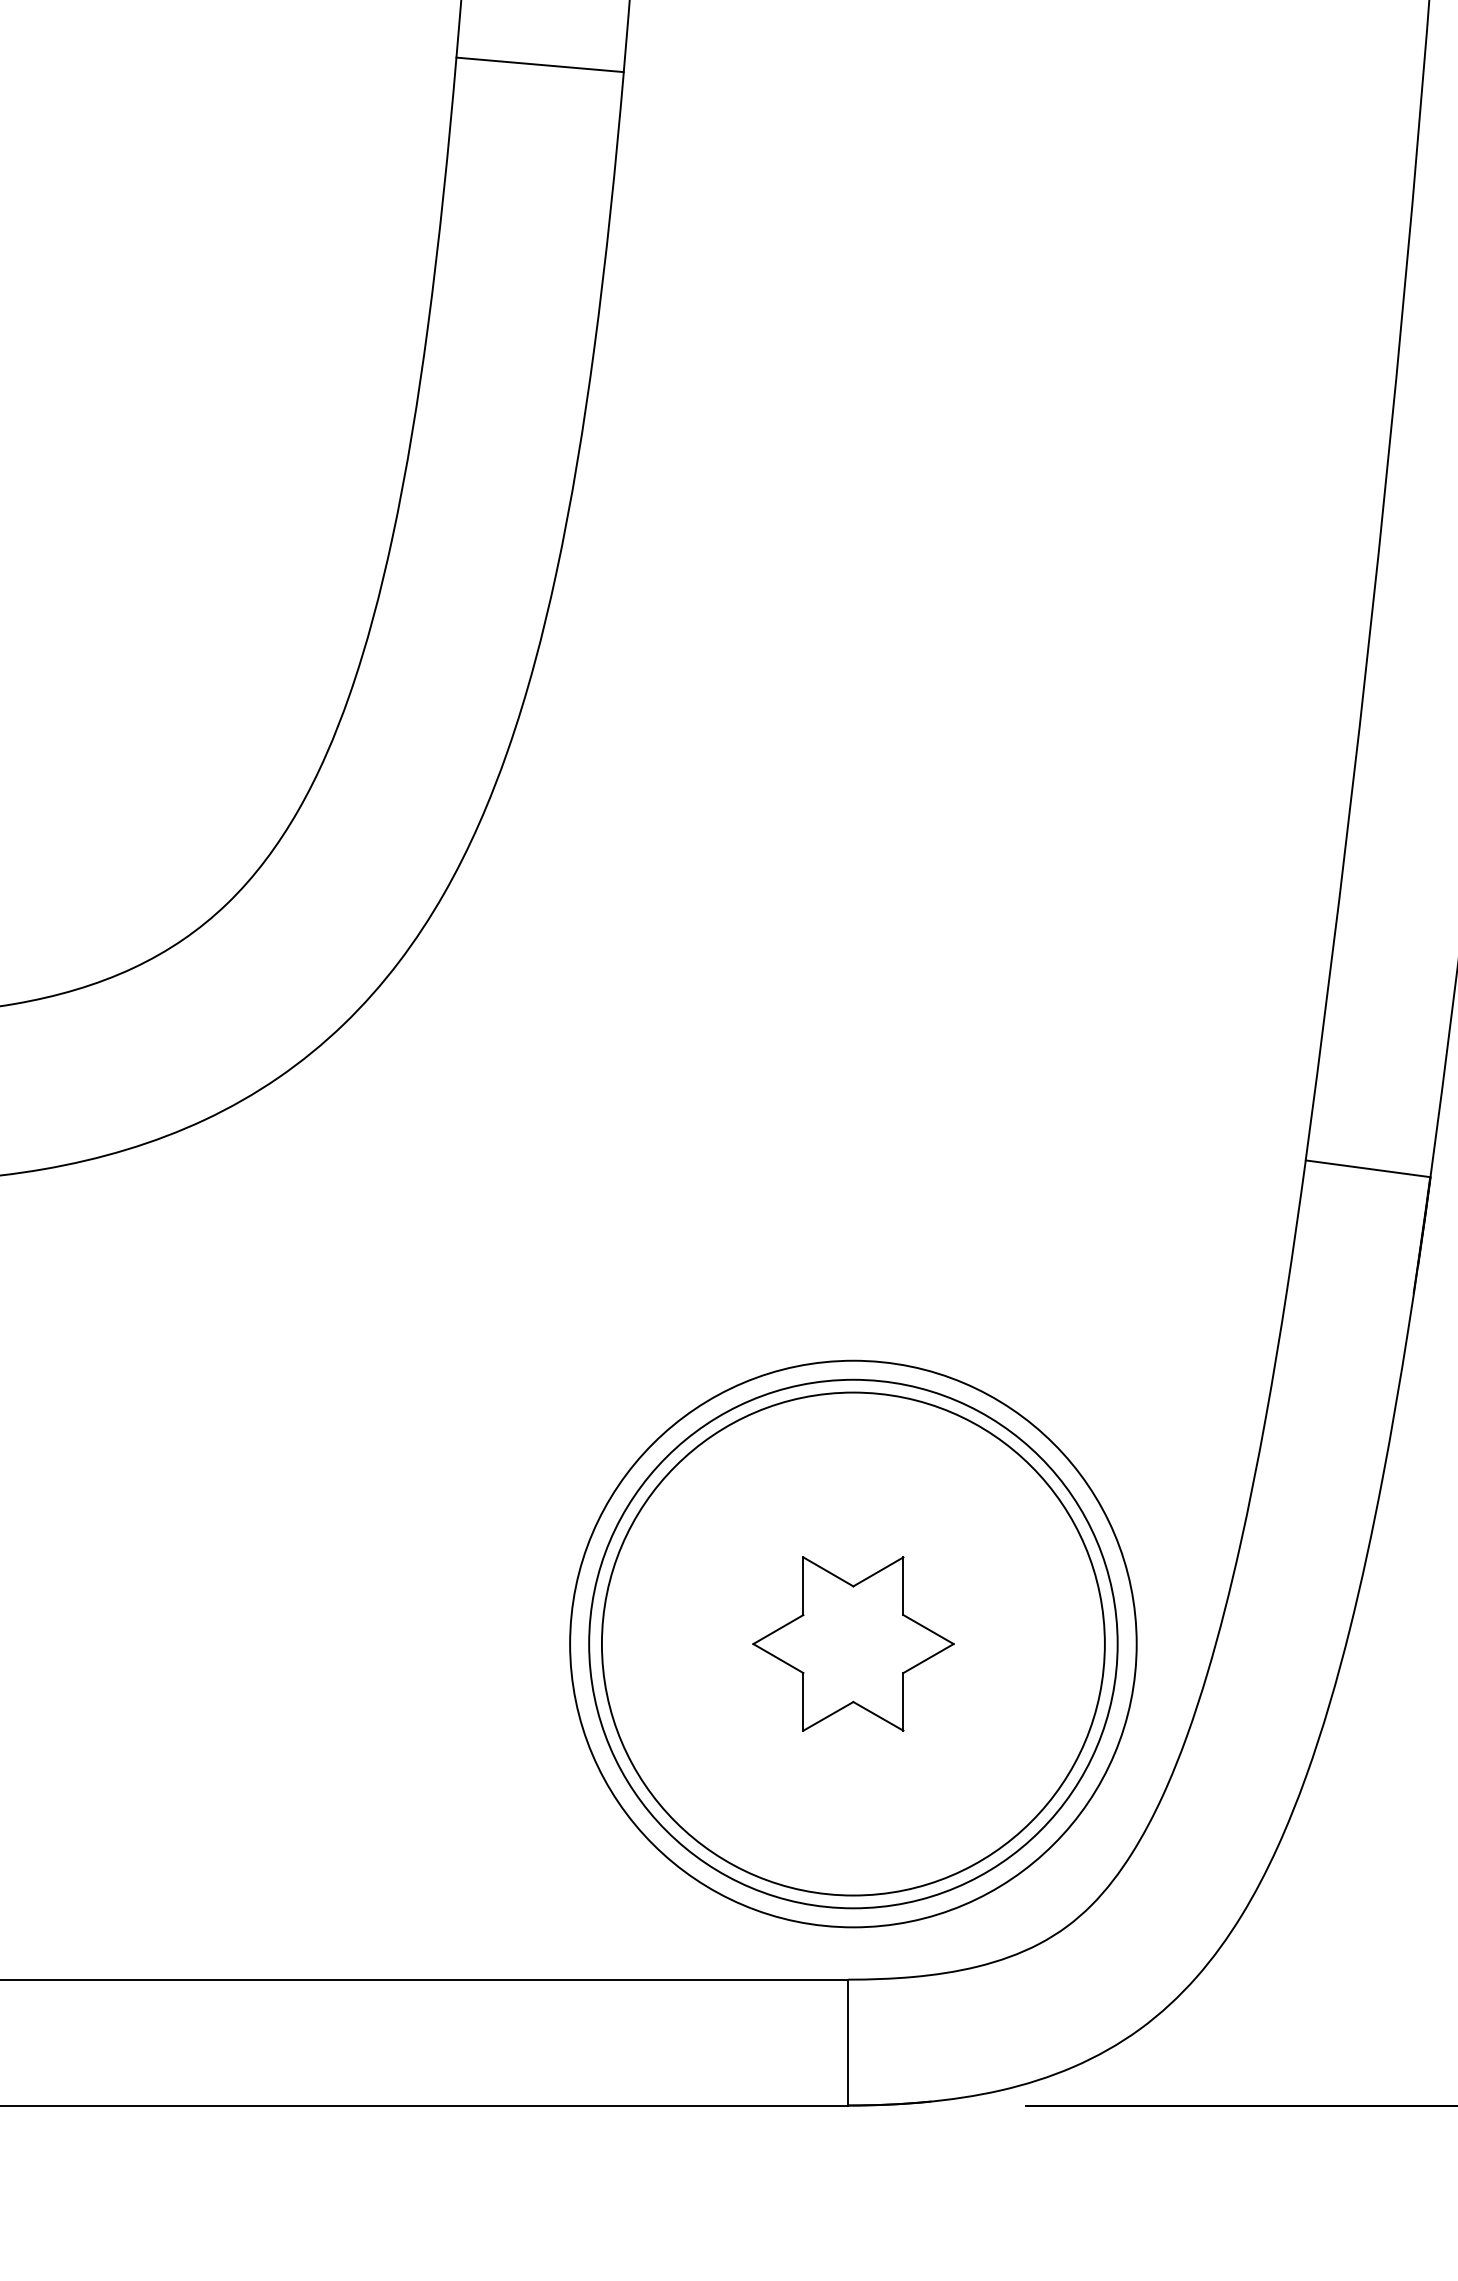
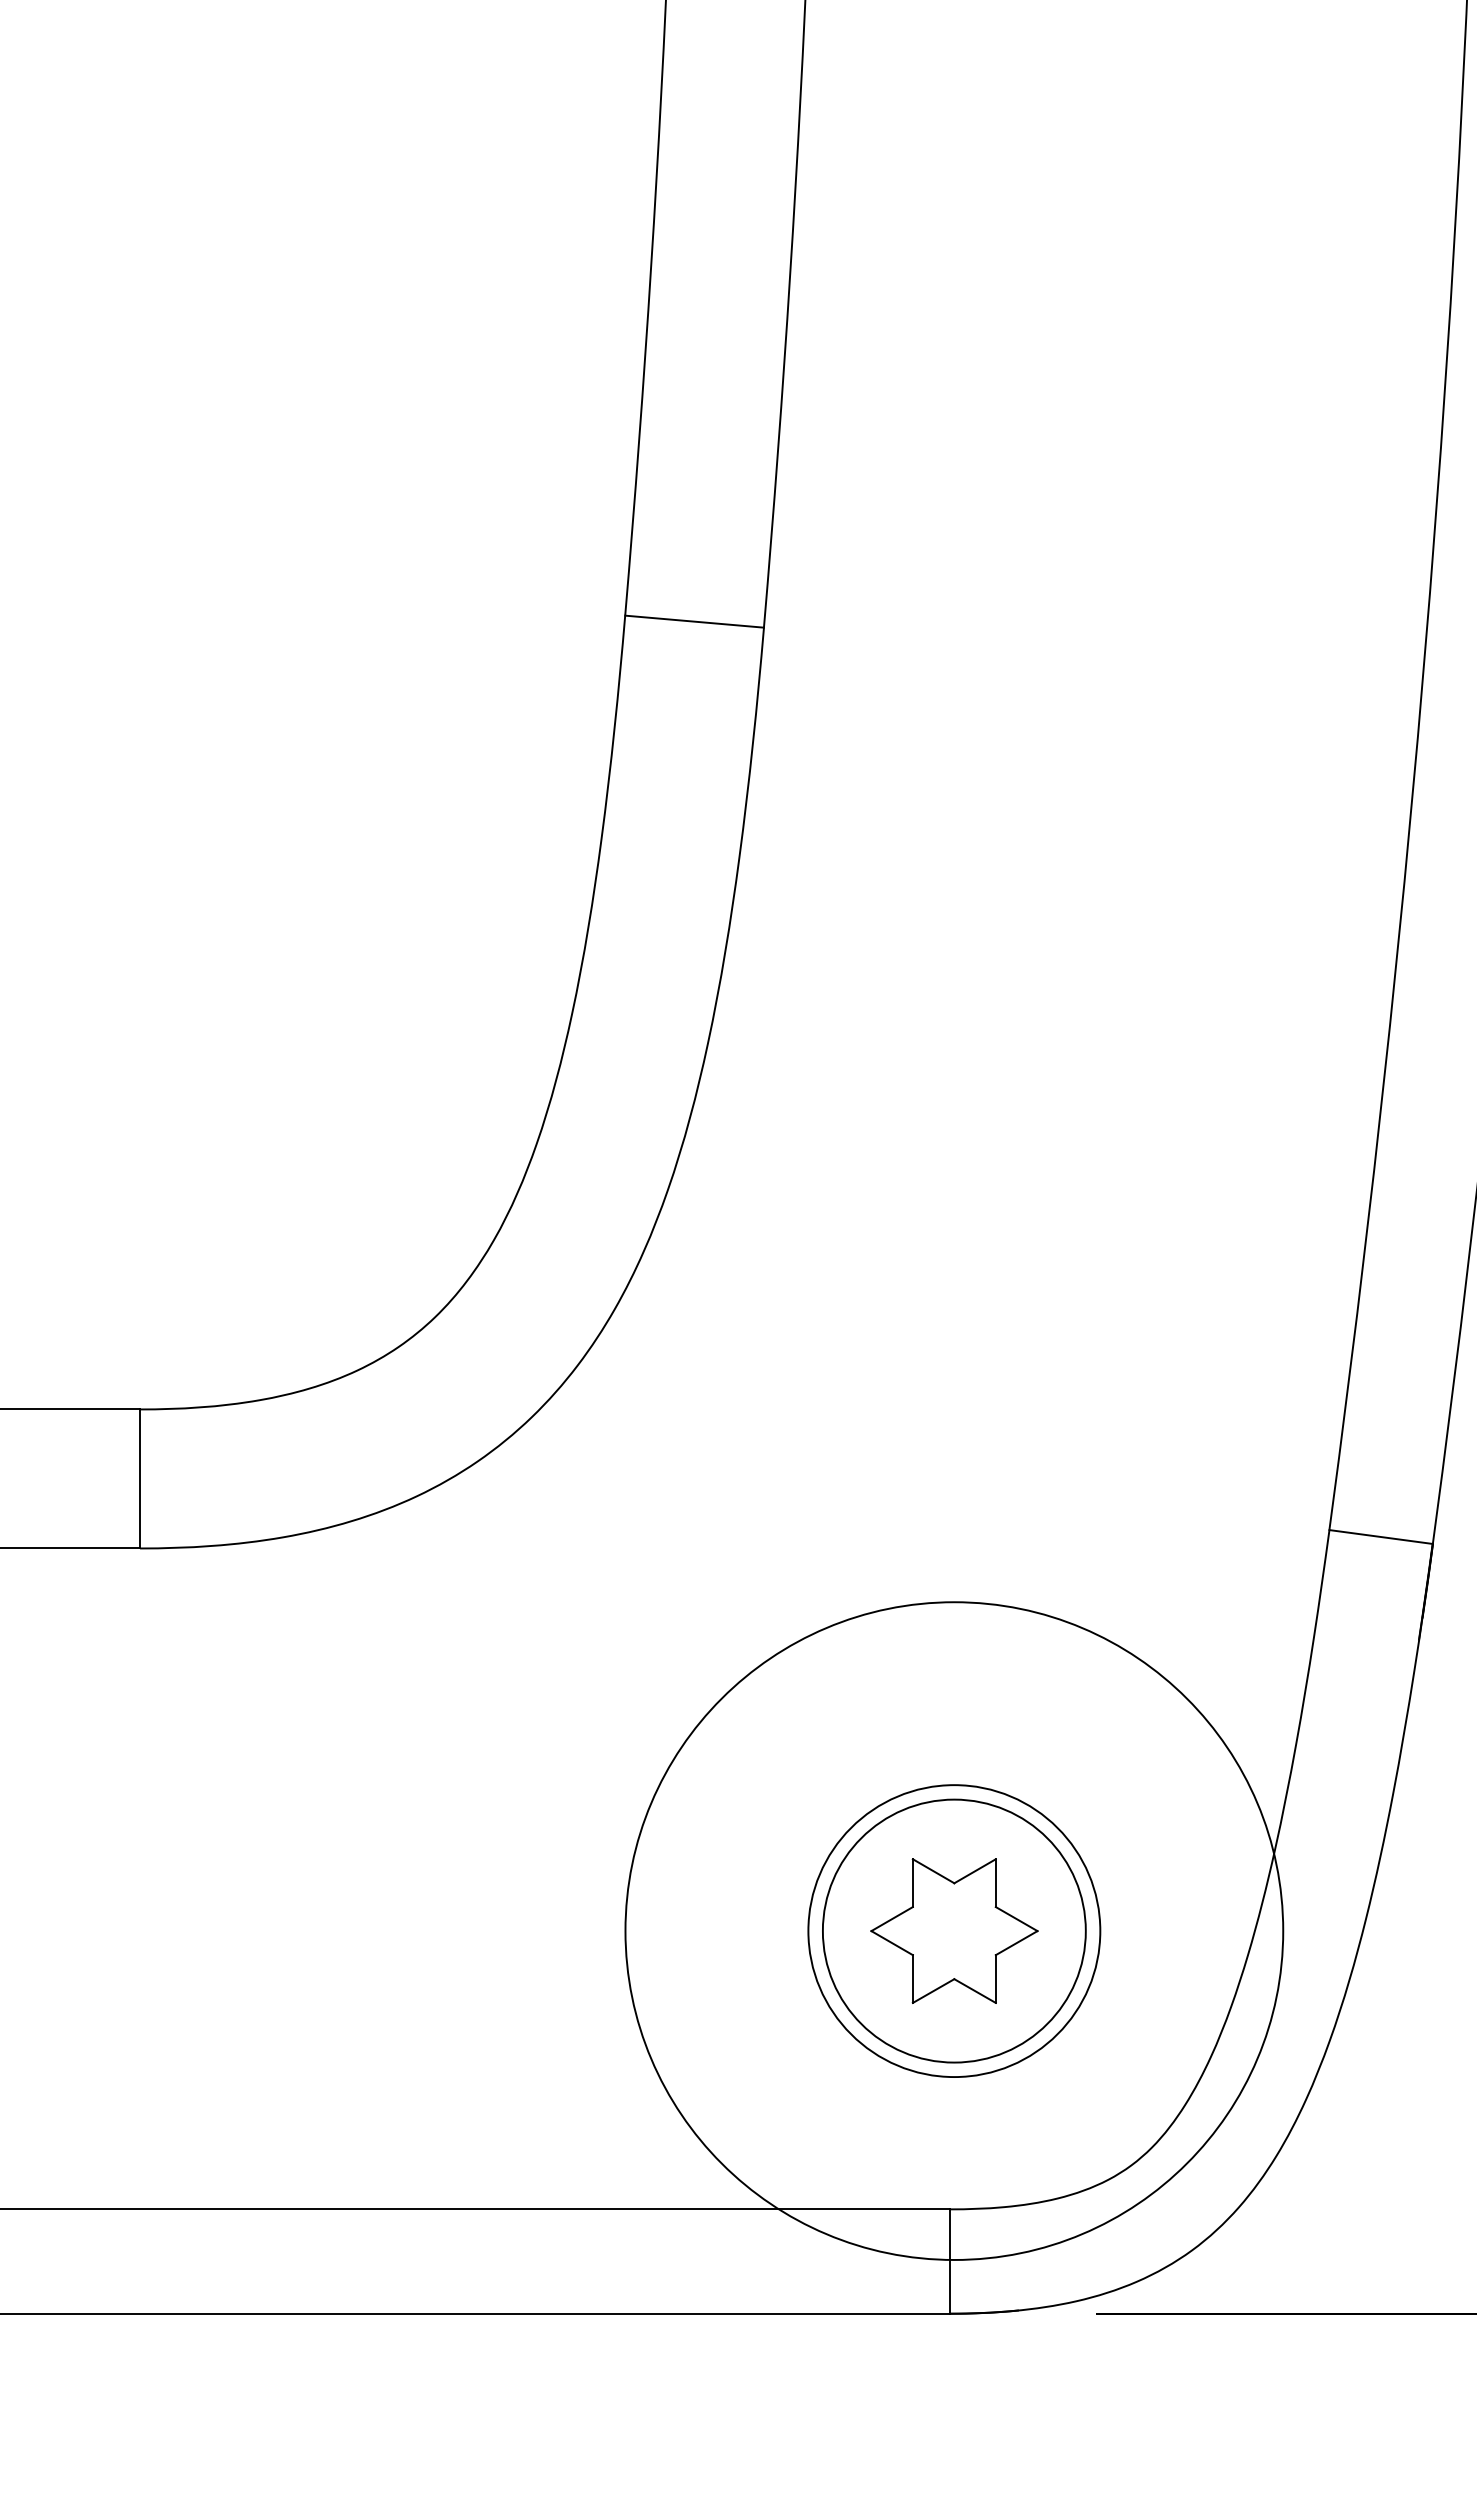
circle: (852, 1643) -> (953, 1930), size x0.7
circle: (853, 1643) -> (954, 1930), size x0.6
circle: (853, 1644) -> (954, 1931), size x1.4

